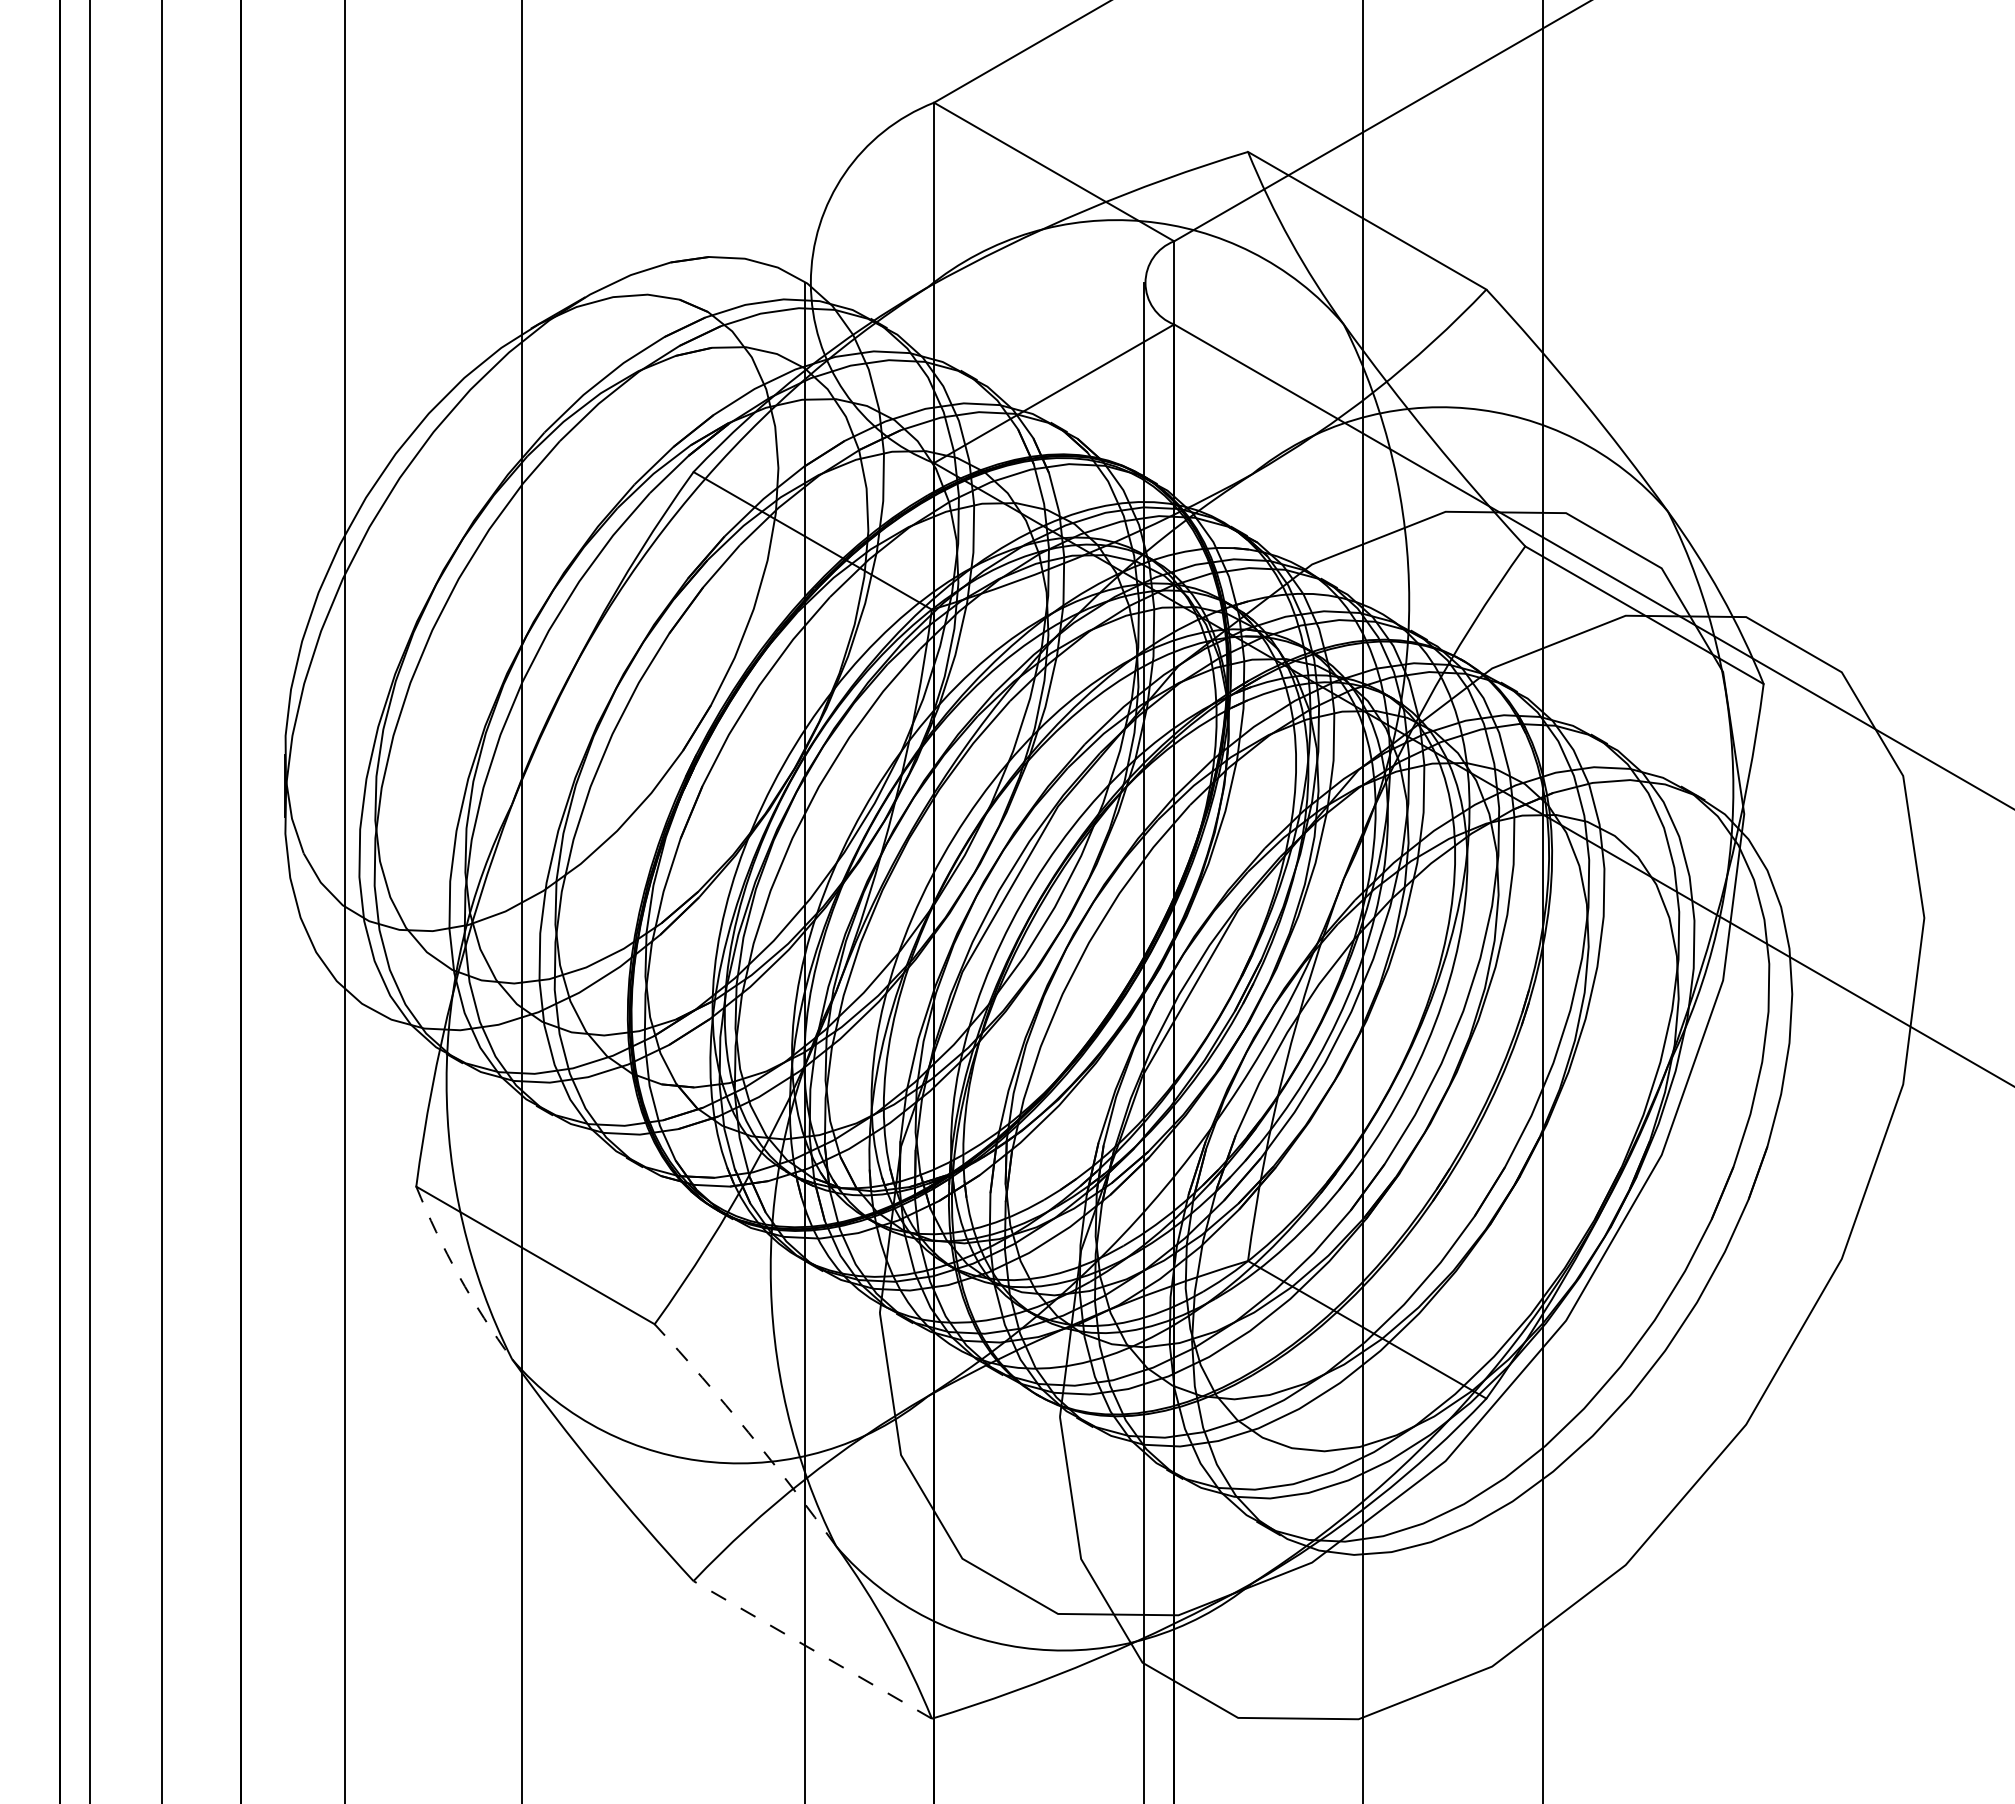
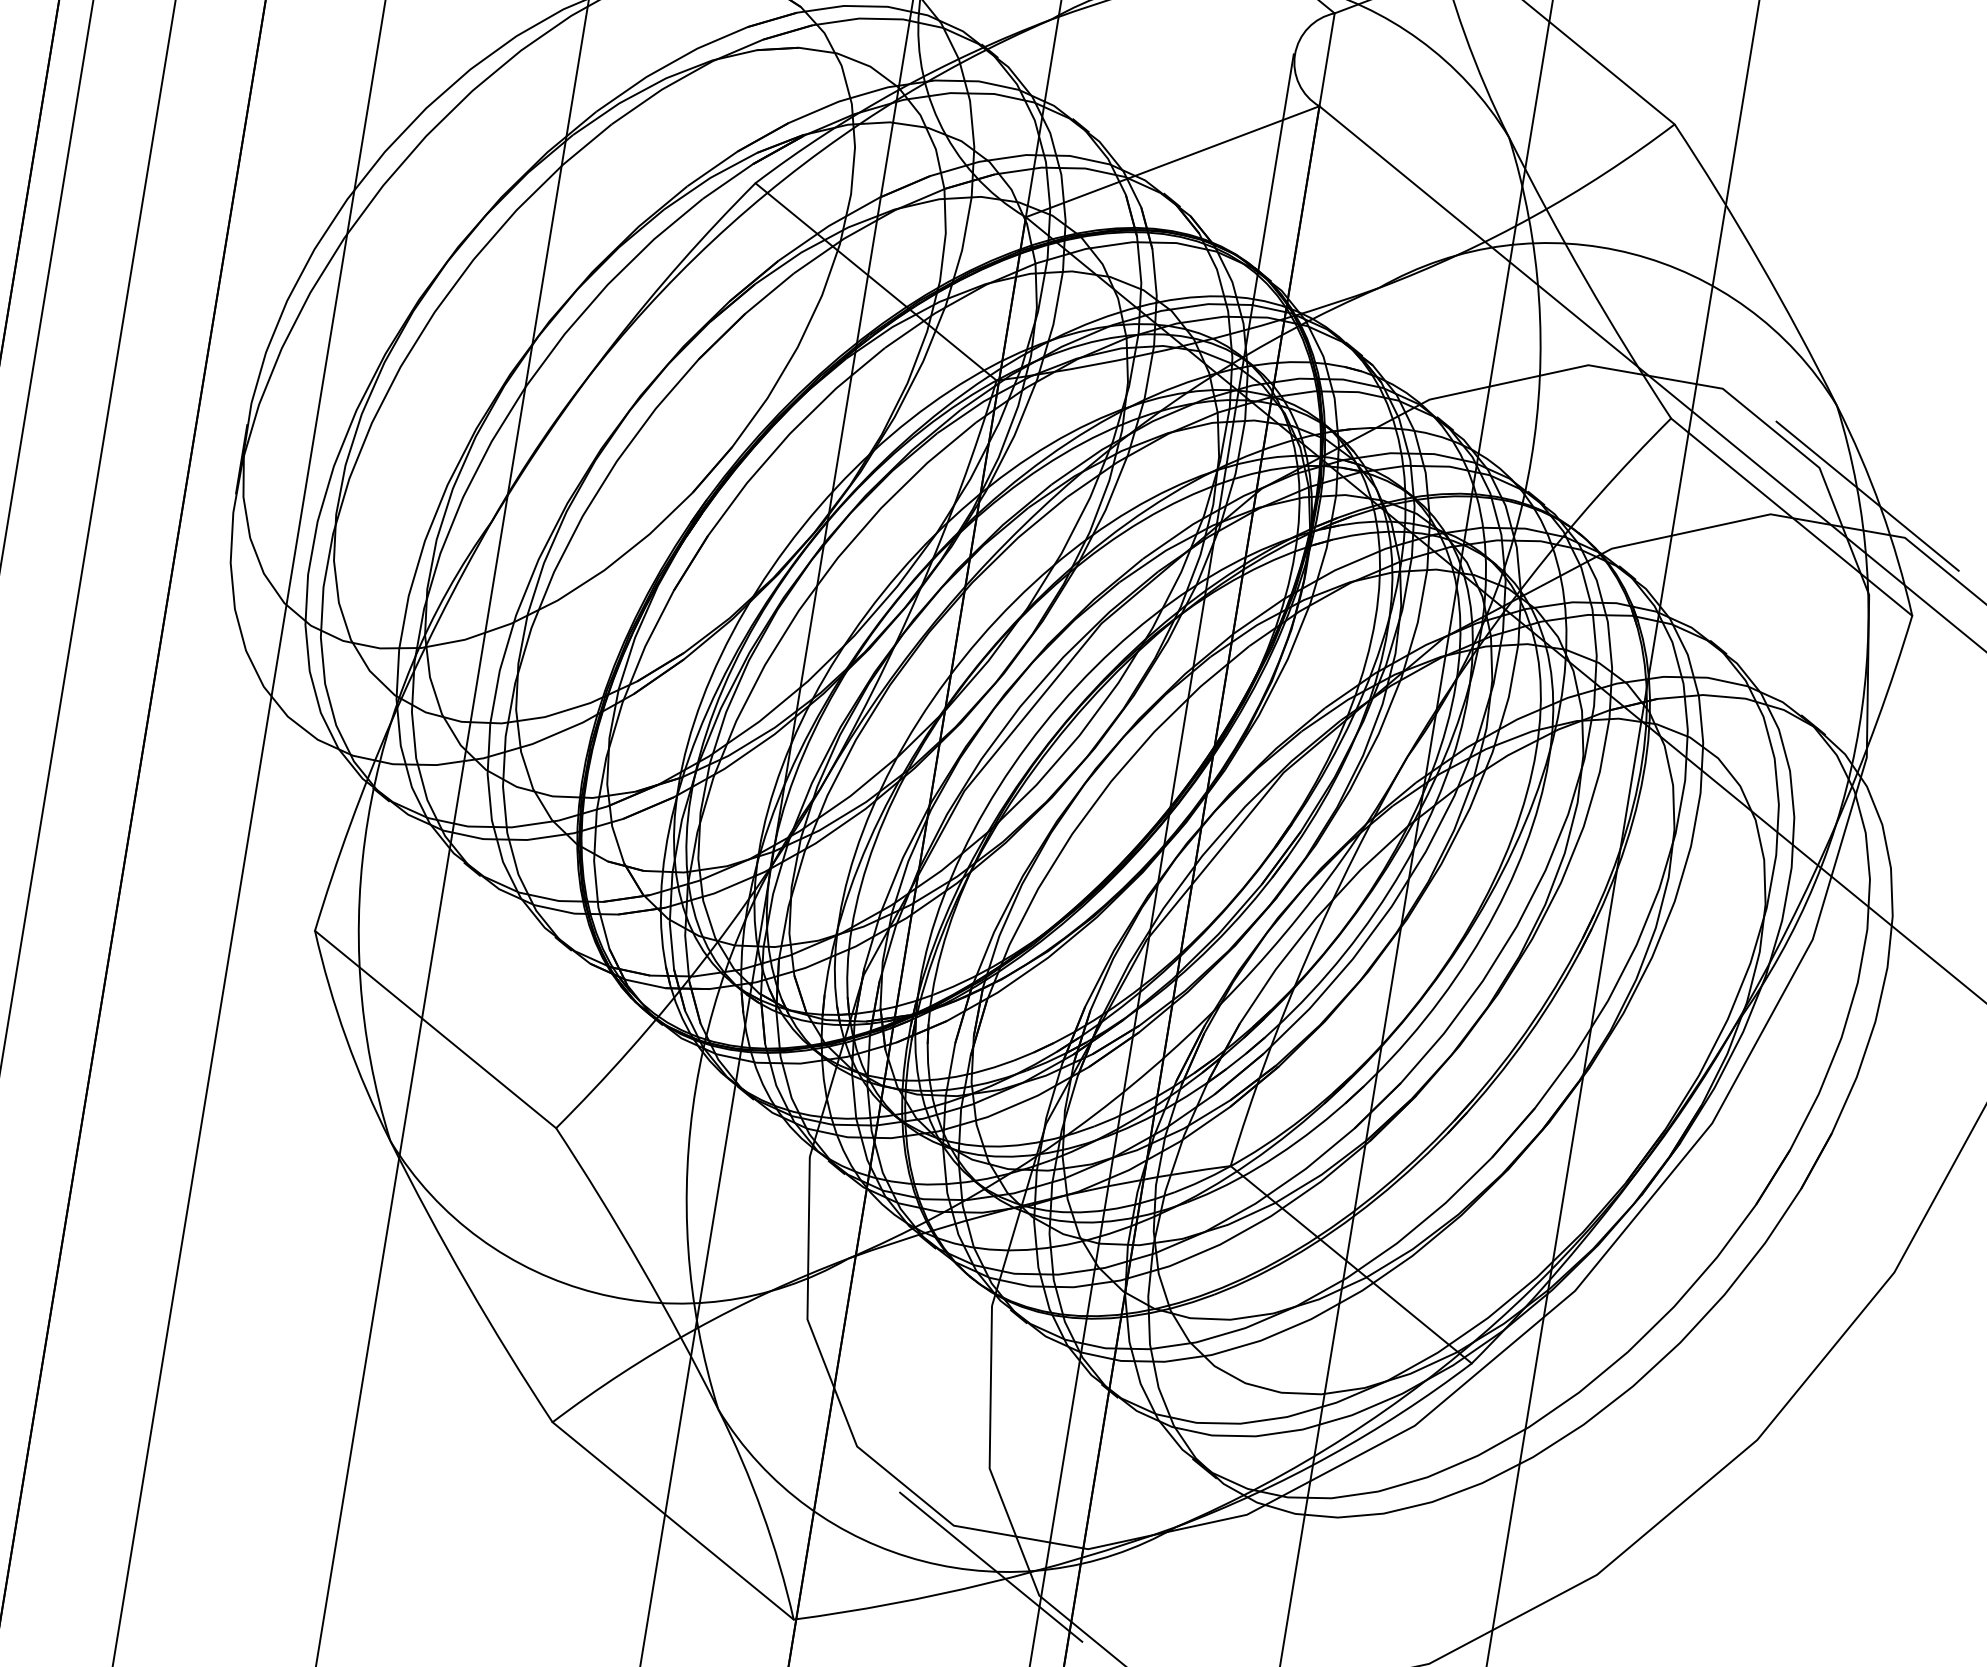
line: (1707, 586) -> (1867, 496), added
arc: (458, 1275) -> (345, 1037), dashed -> solid
arc: (748, 1432) -> (641, 1266), dashed -> solid
line: (1096, 1644) -> (991, 1566), added
line: (812, 1649) -> (672, 1520), dashed -> solid

